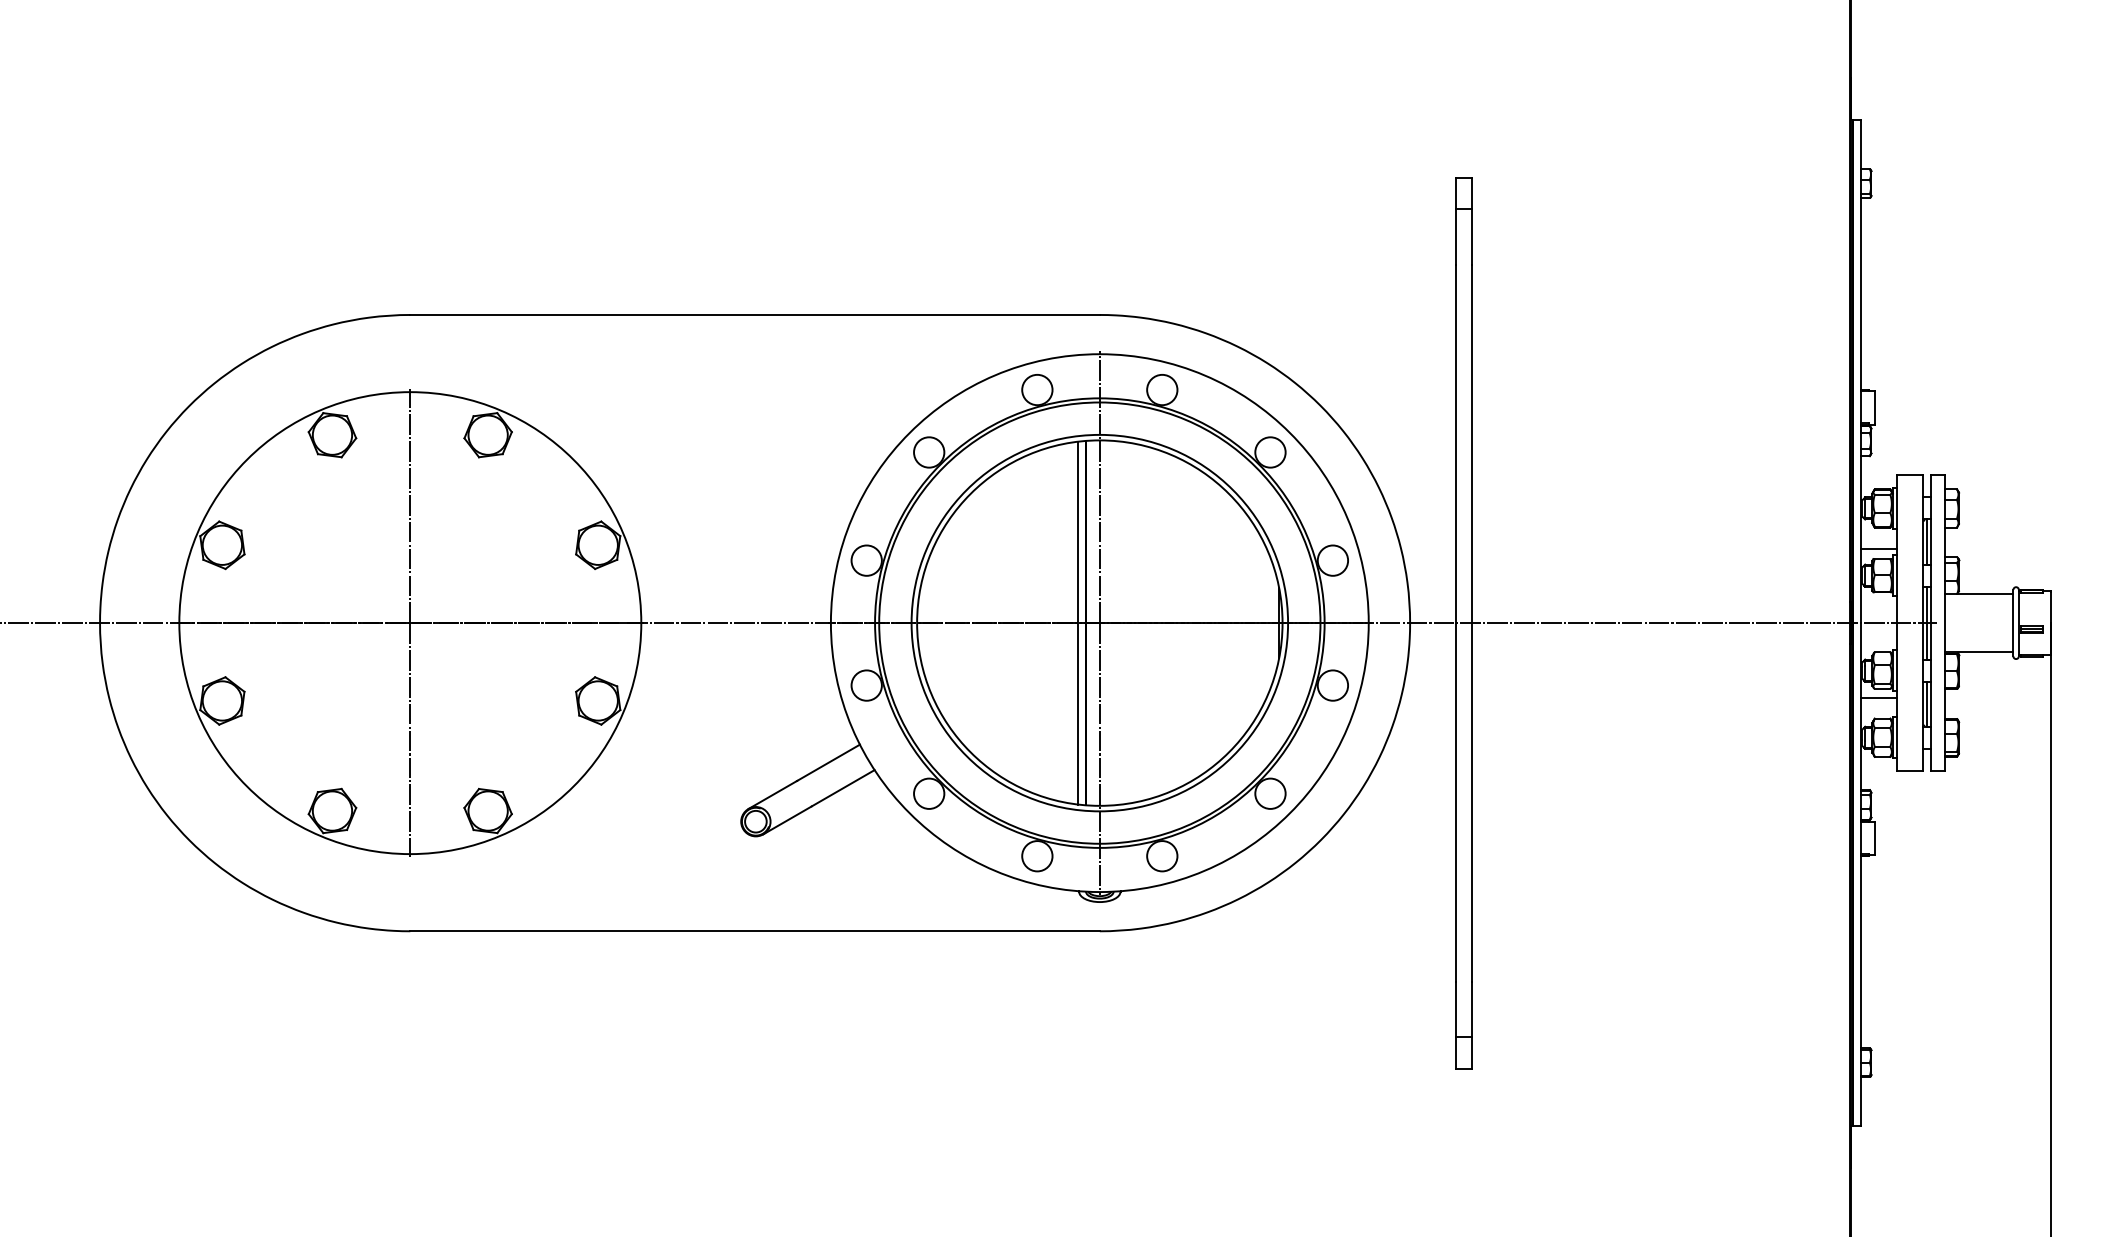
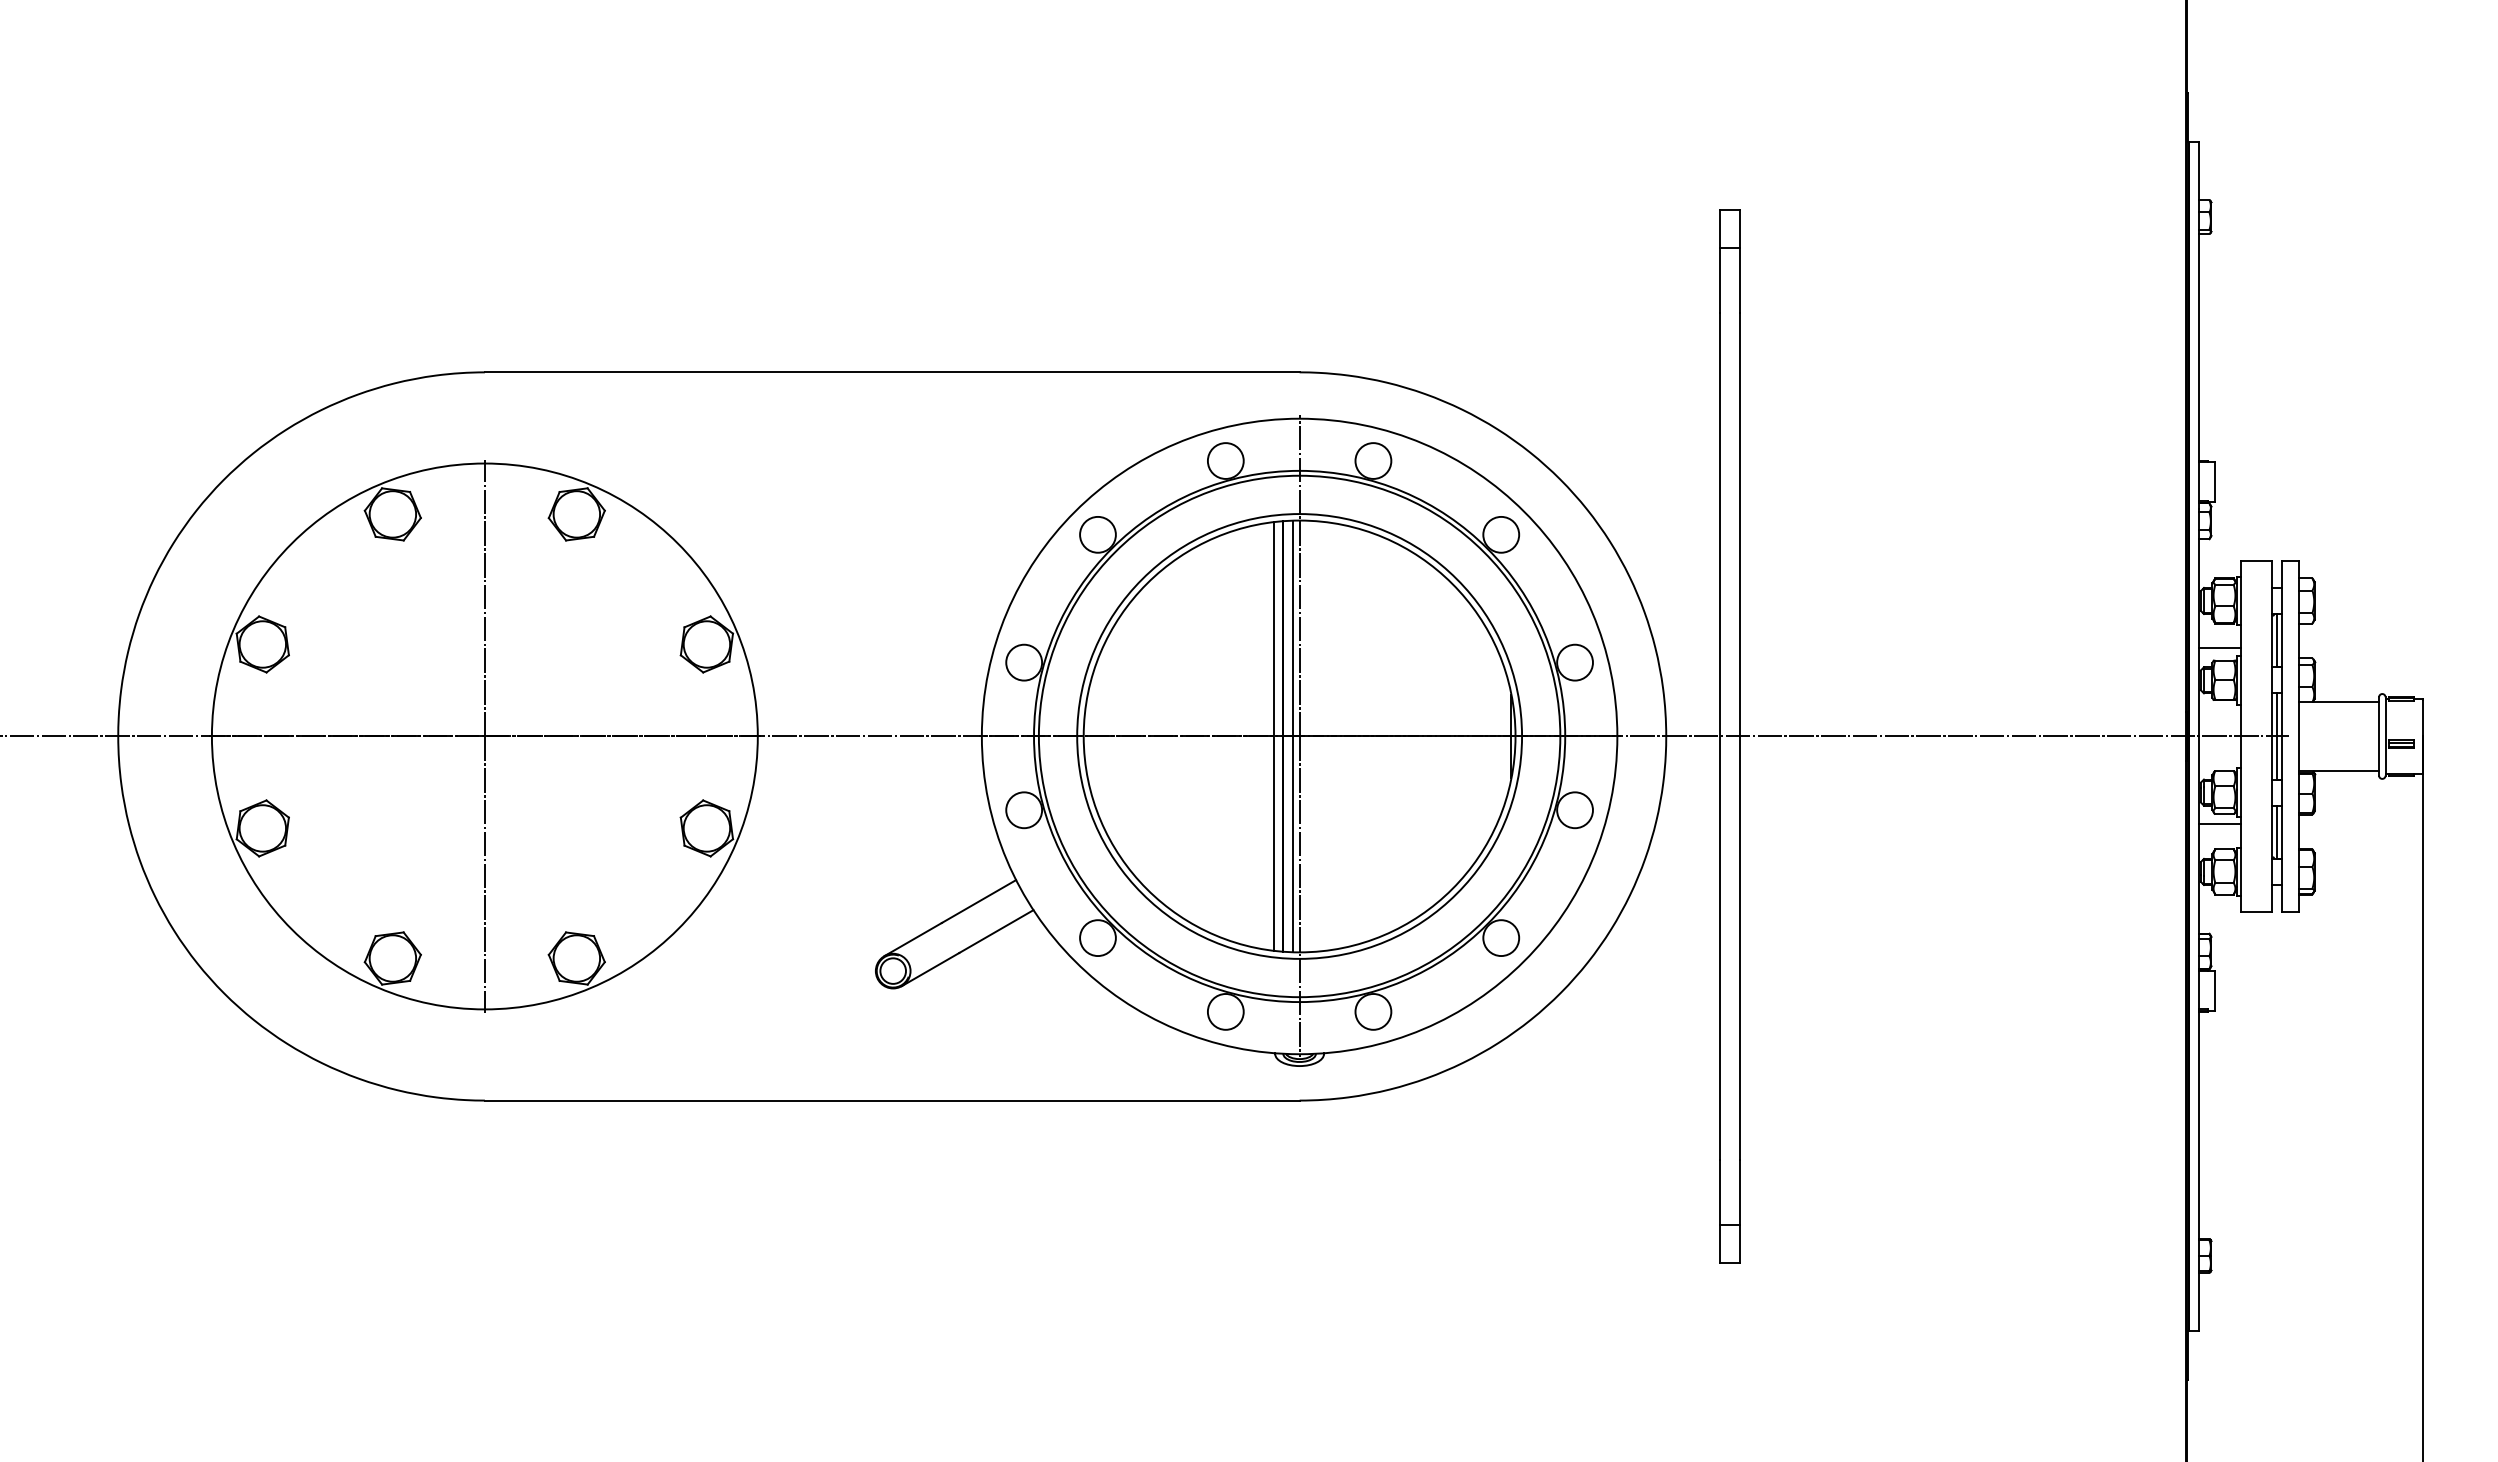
line: (1093, 623) -> (1292, 736), added

